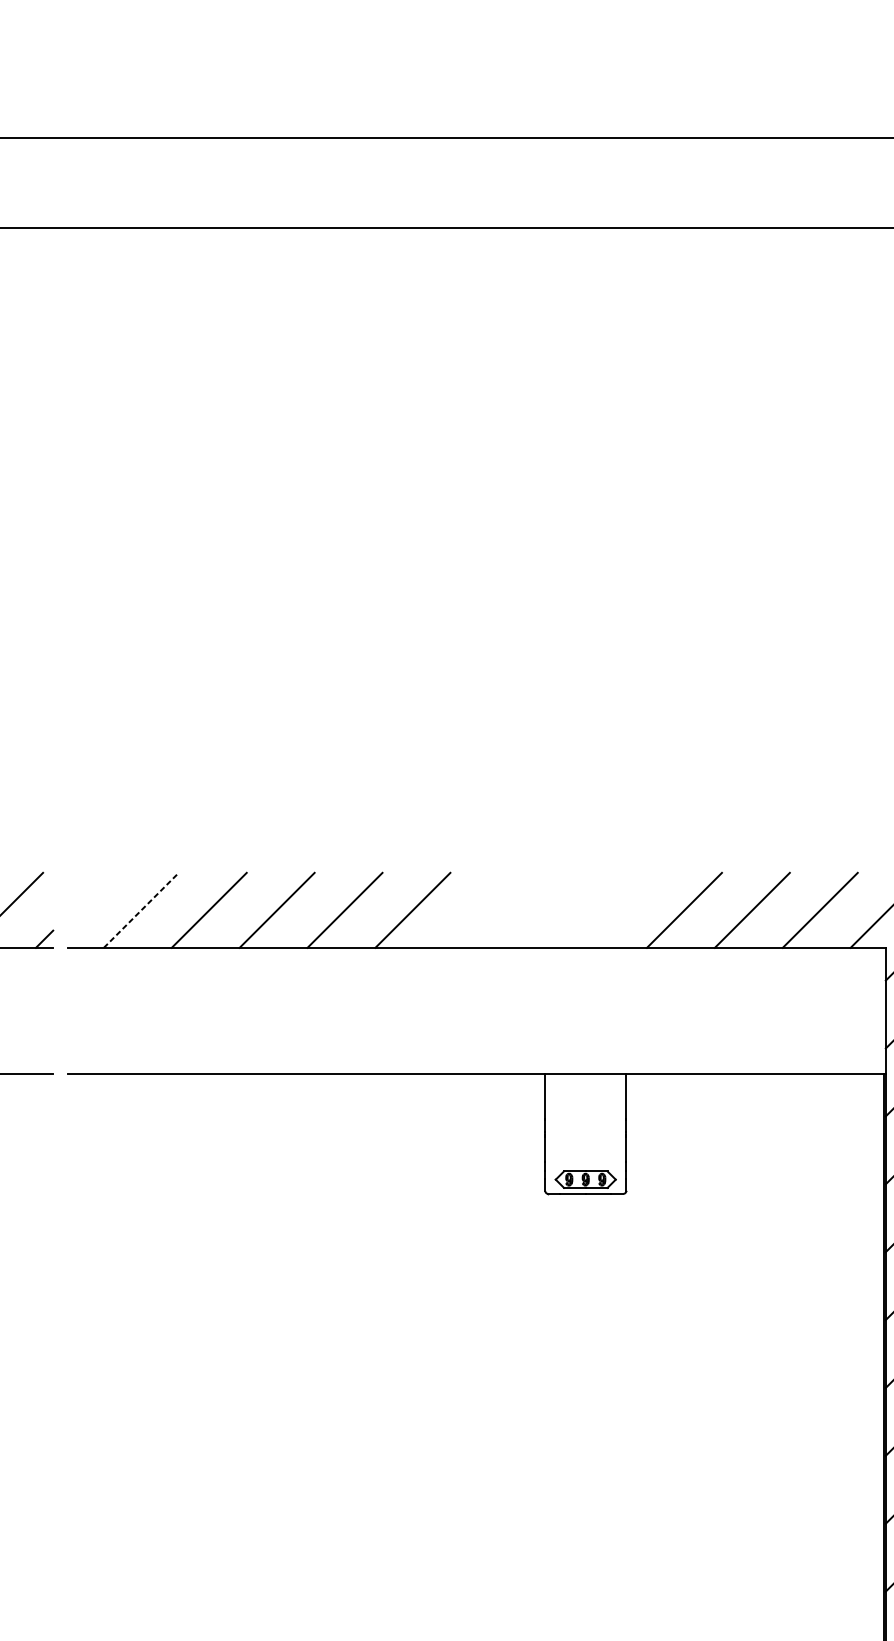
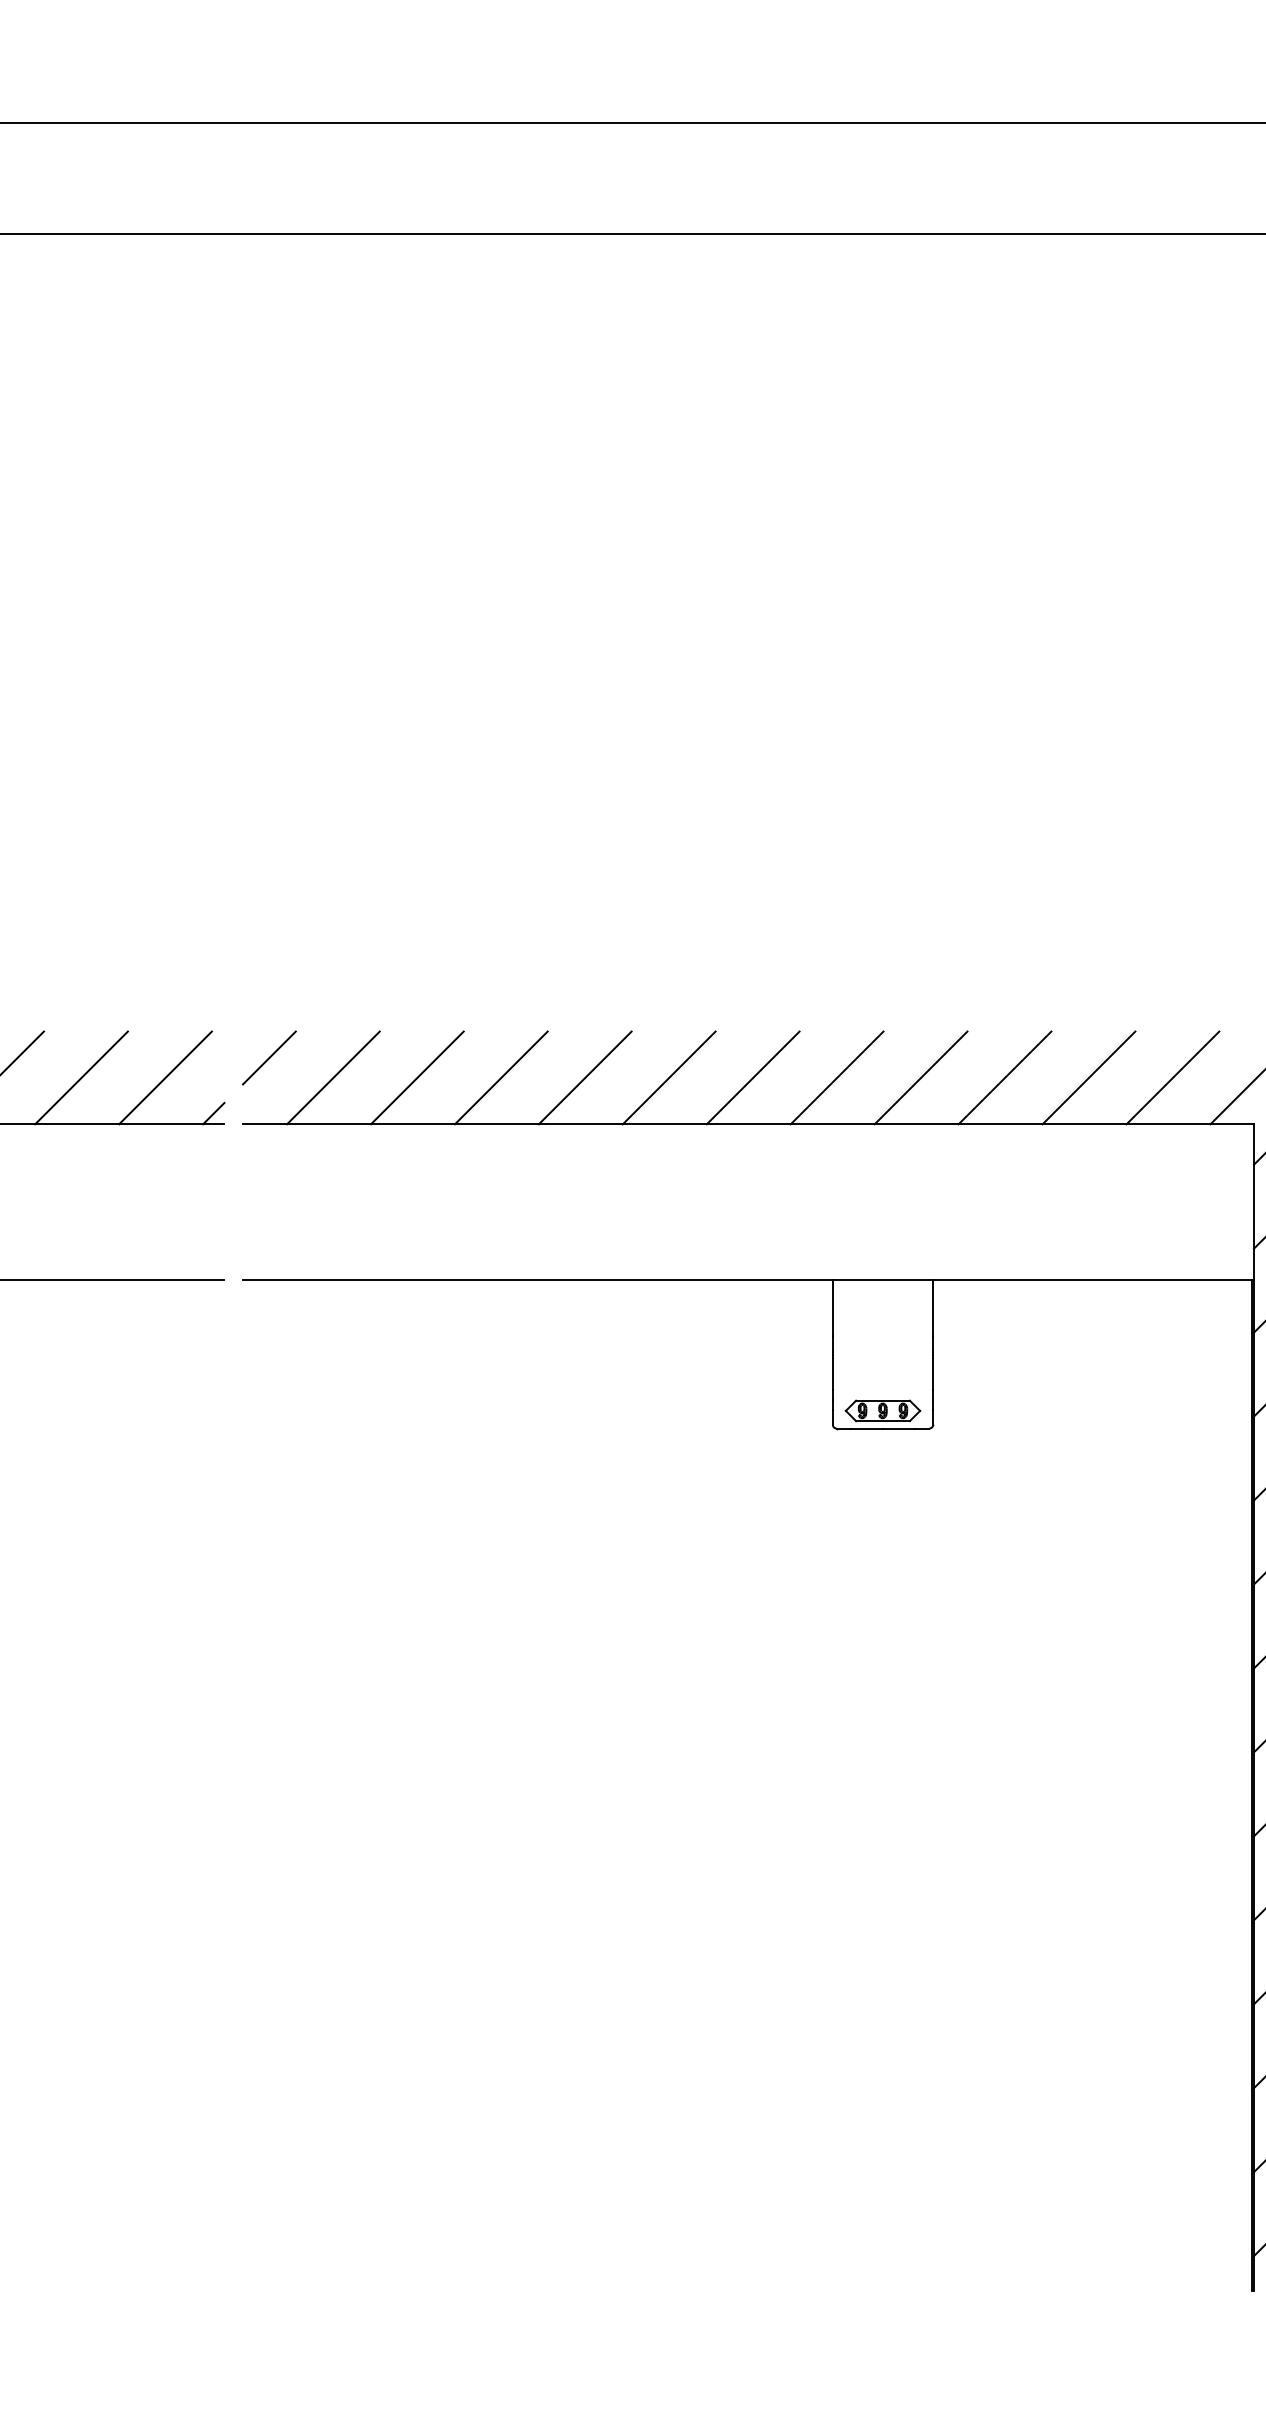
line: (88, 893) -> (268, 1057), added
line: (141, 910) -> (333, 1077), dashed -> solid
line: (480, 910) -> (752, 1077), added
line: (548, 910) -> (836, 1077), added
line: (616, 910) -> (920, 1077), added

